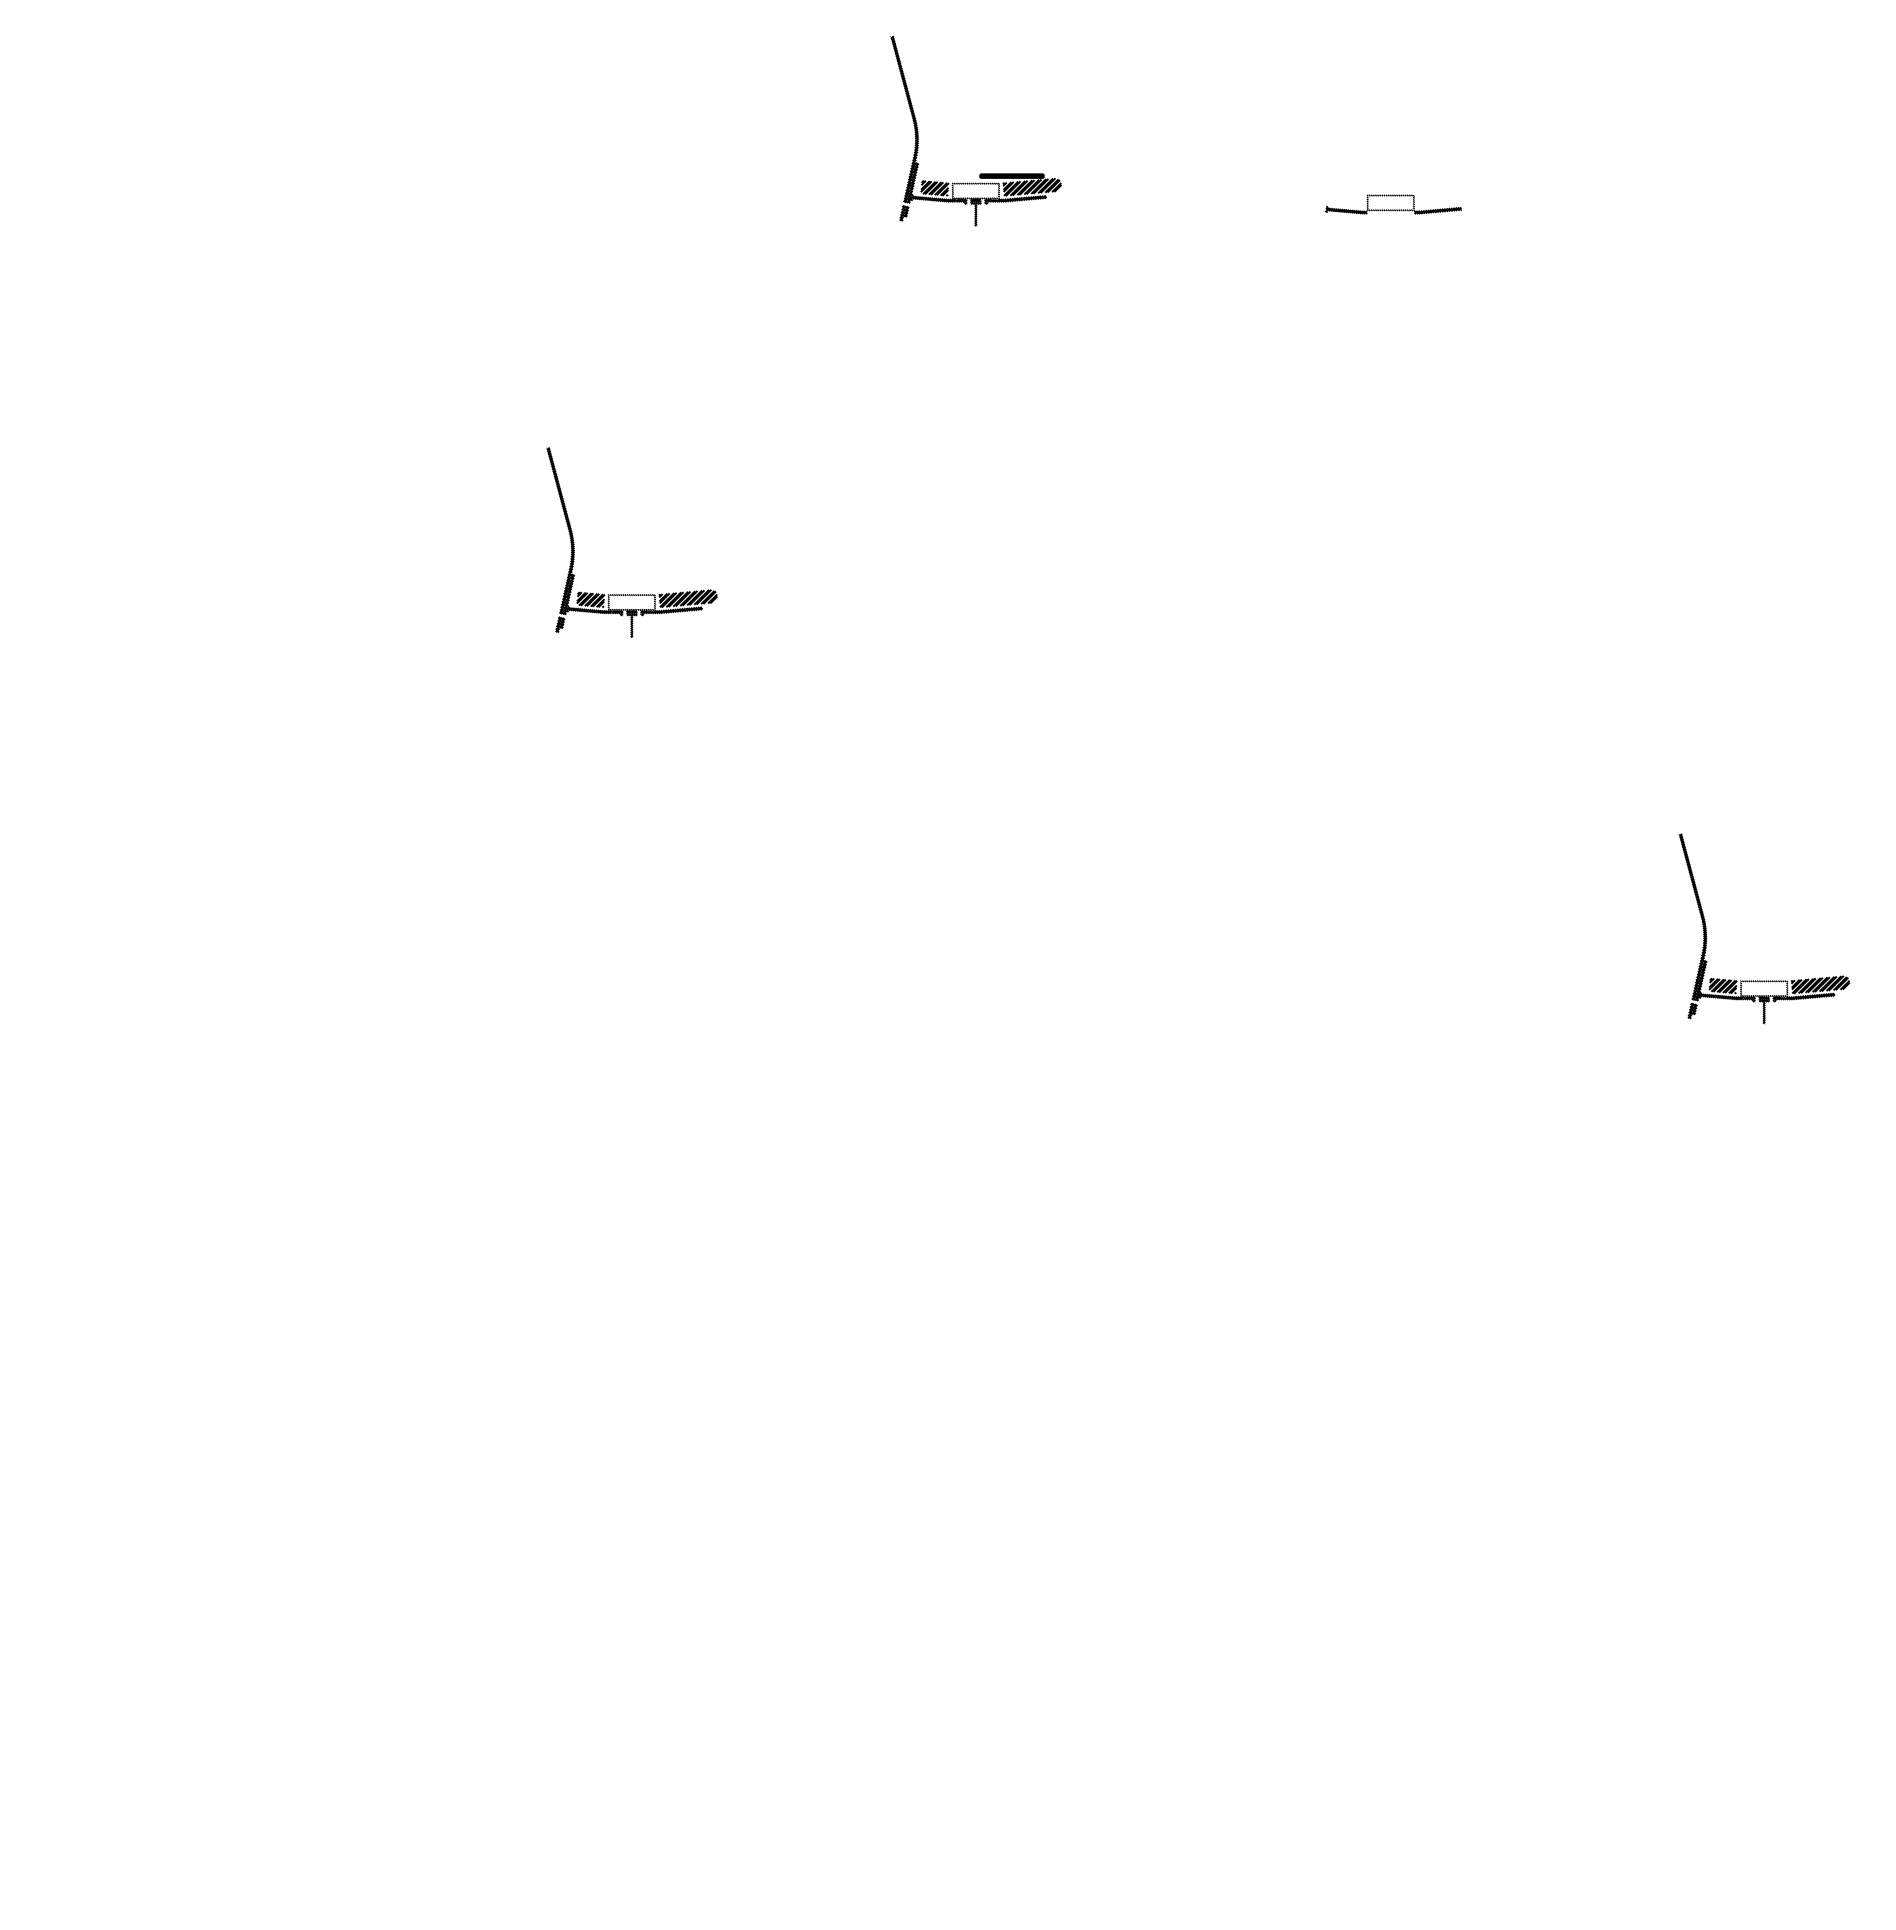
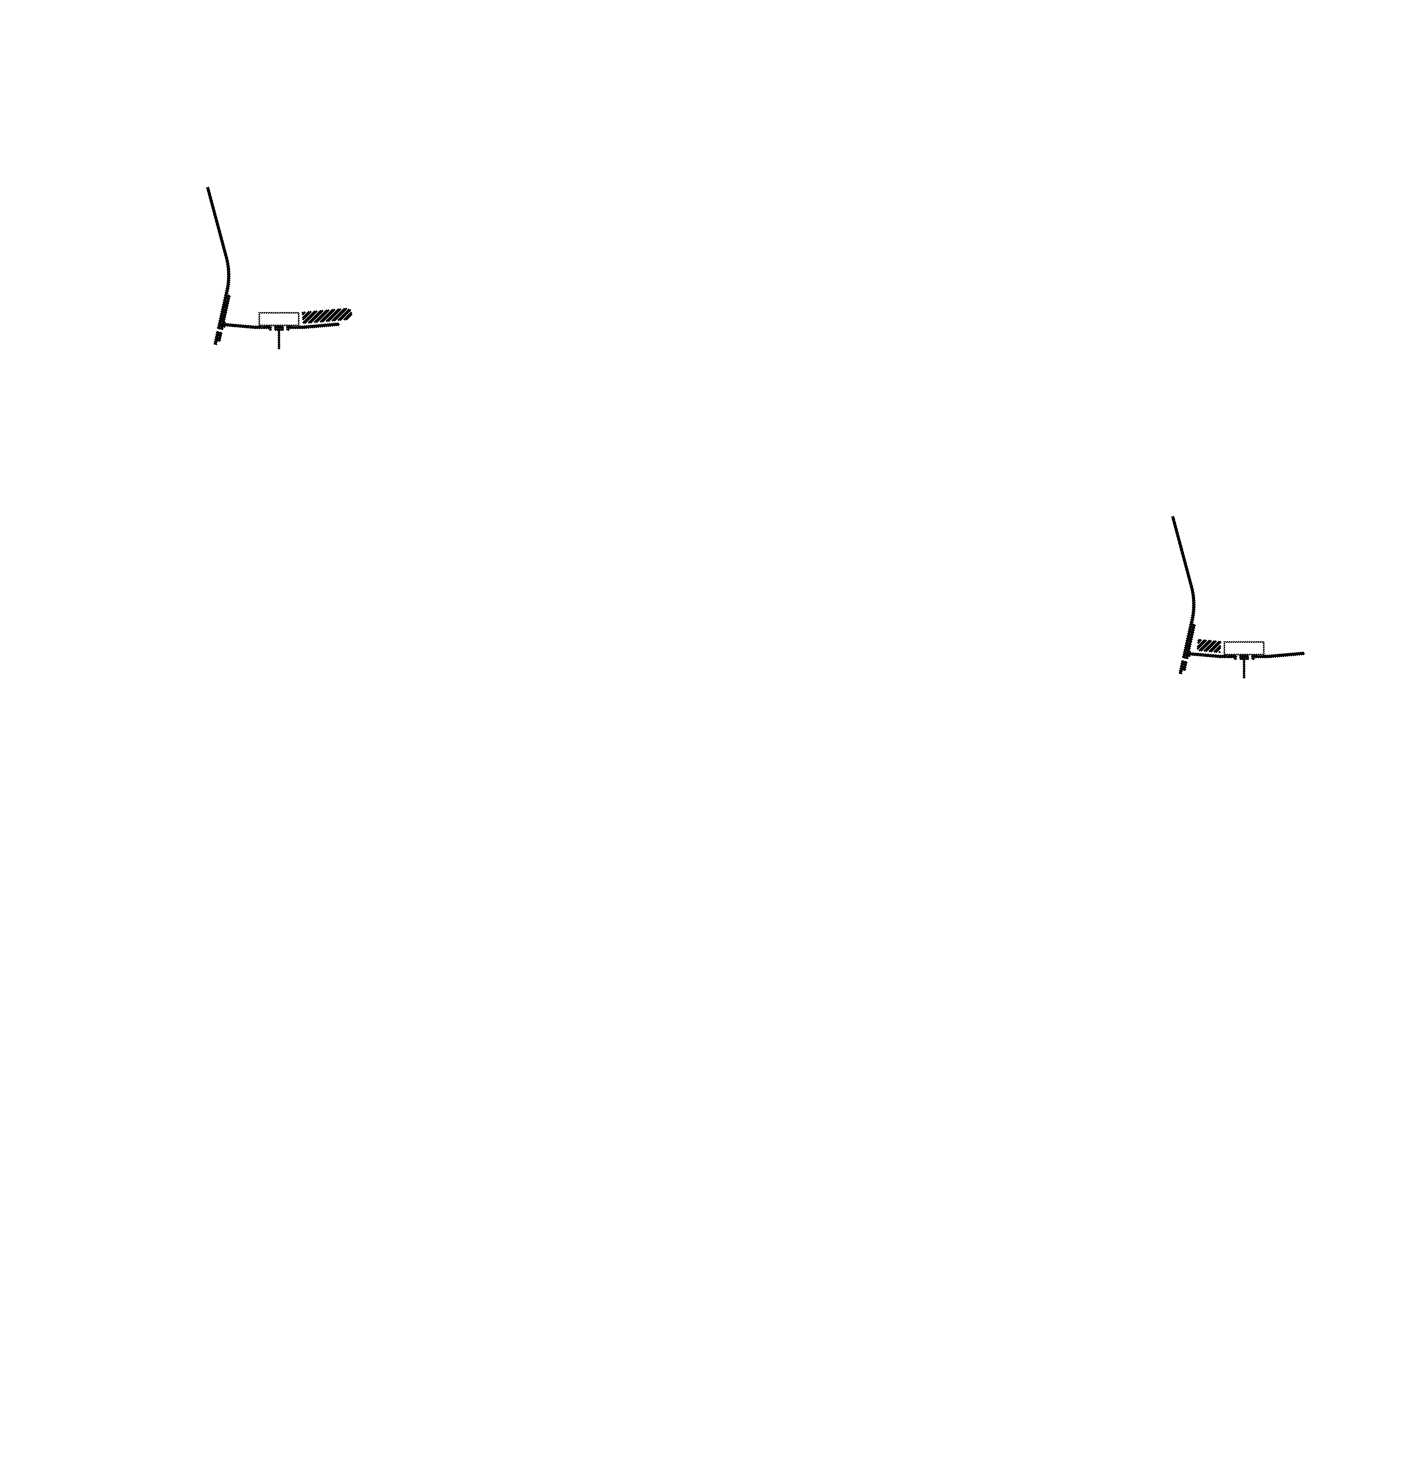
hatch: (590, 599) -> (243, 316), removed
hatch: (1820, 984) -> (1292, 644), removed

